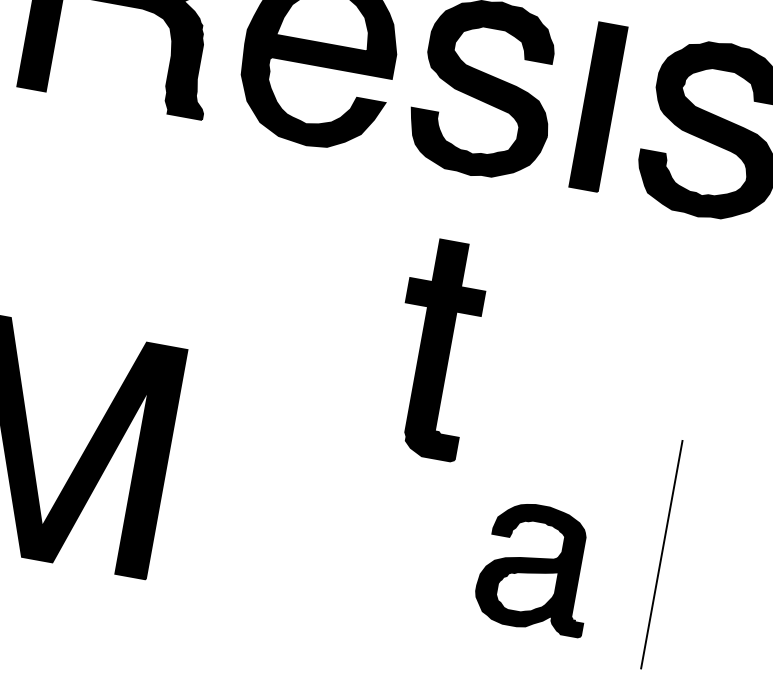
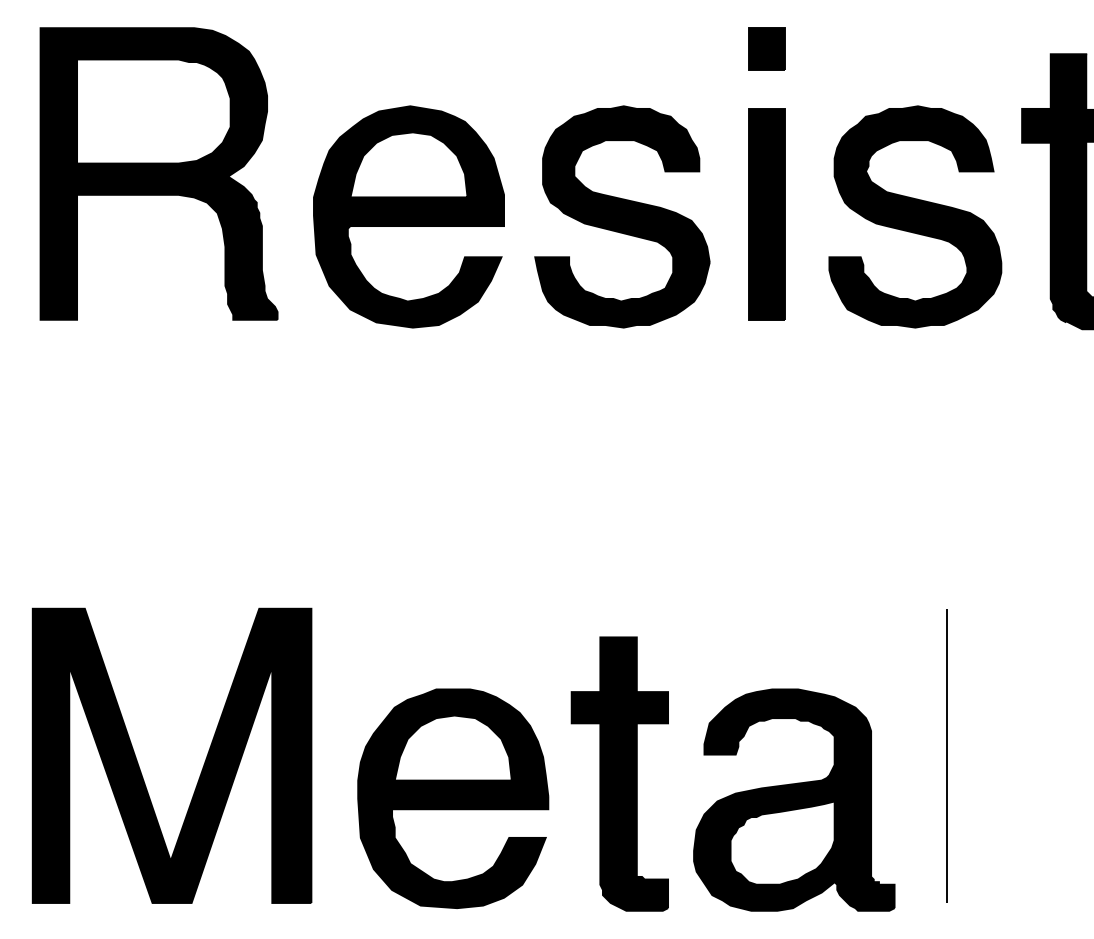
part: (435, 348) -> (619, 773), moved
part: (271, 518) -> (453, 798), added
part: (537, 567) -> (794, 799), size x1.43

